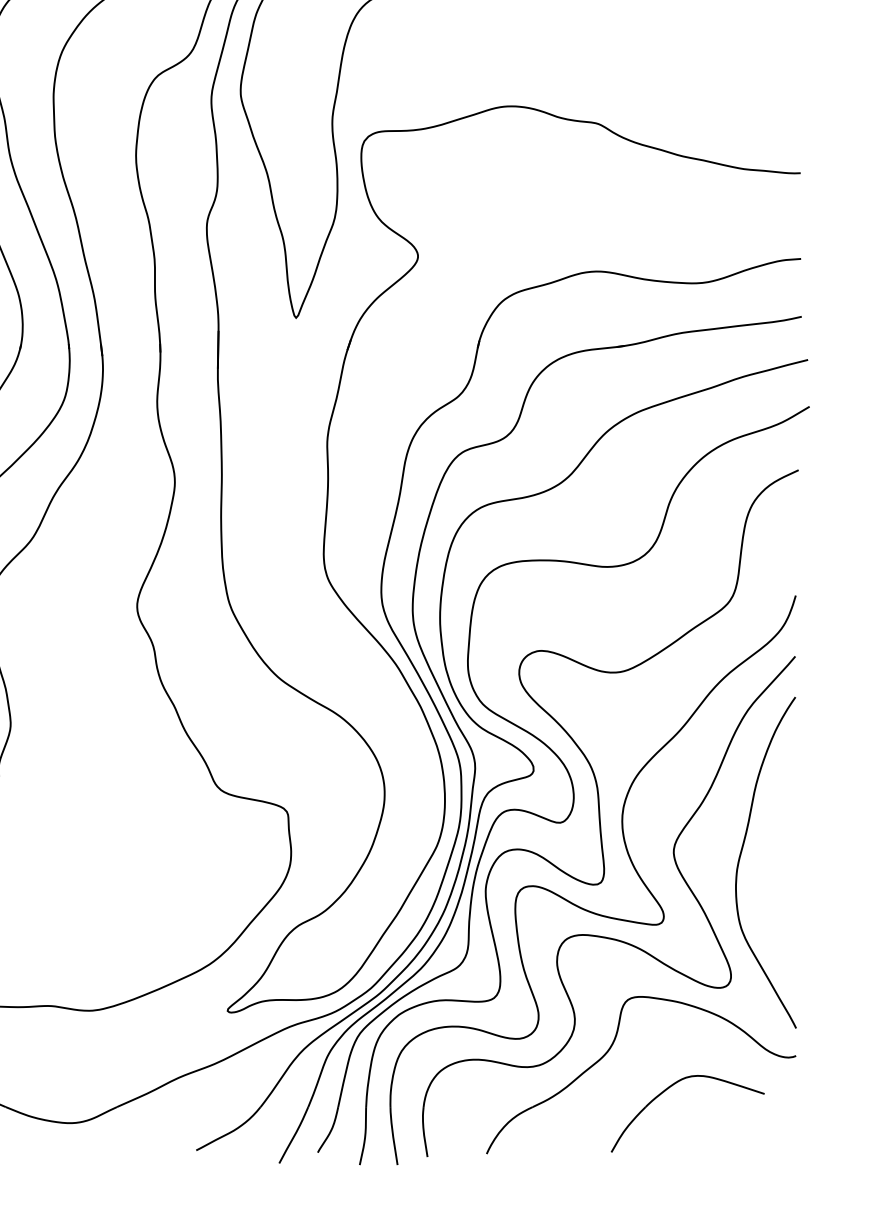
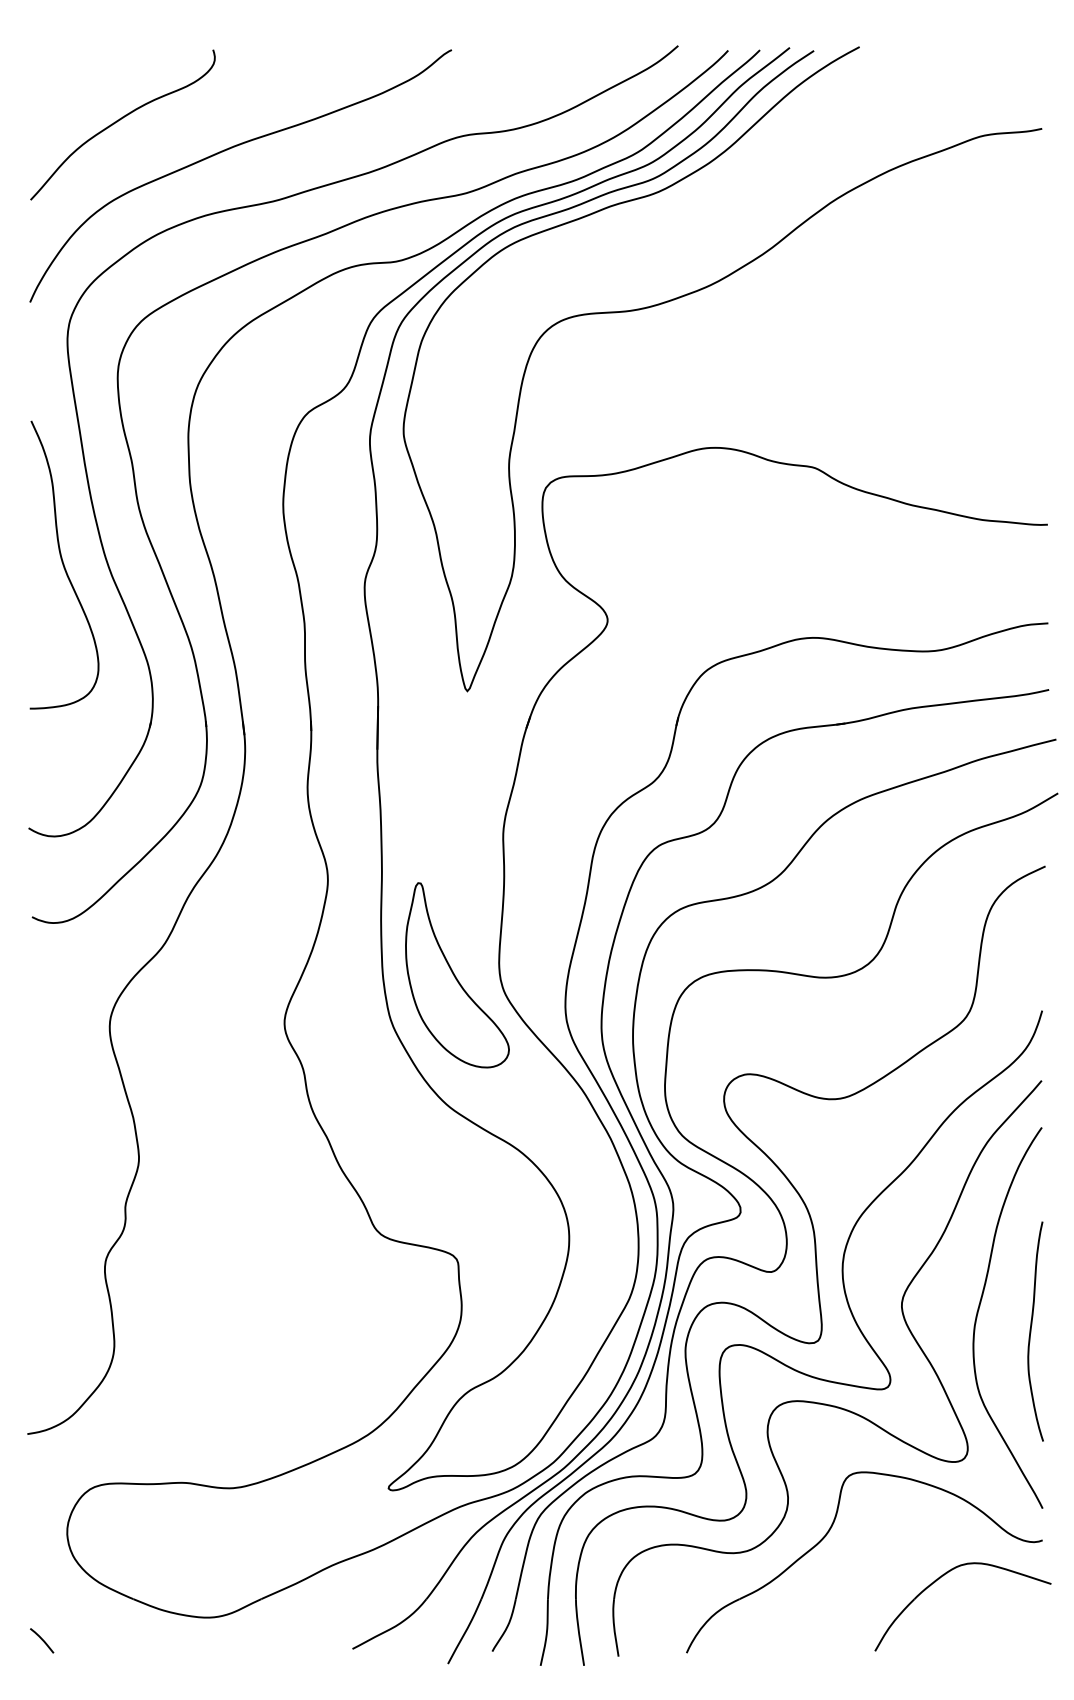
part: (287, 565) -> (457, 975), added
curve: (786, 874) -> (1031, 1331), added
part: (667, 1090) -> (939, 1579), moved

